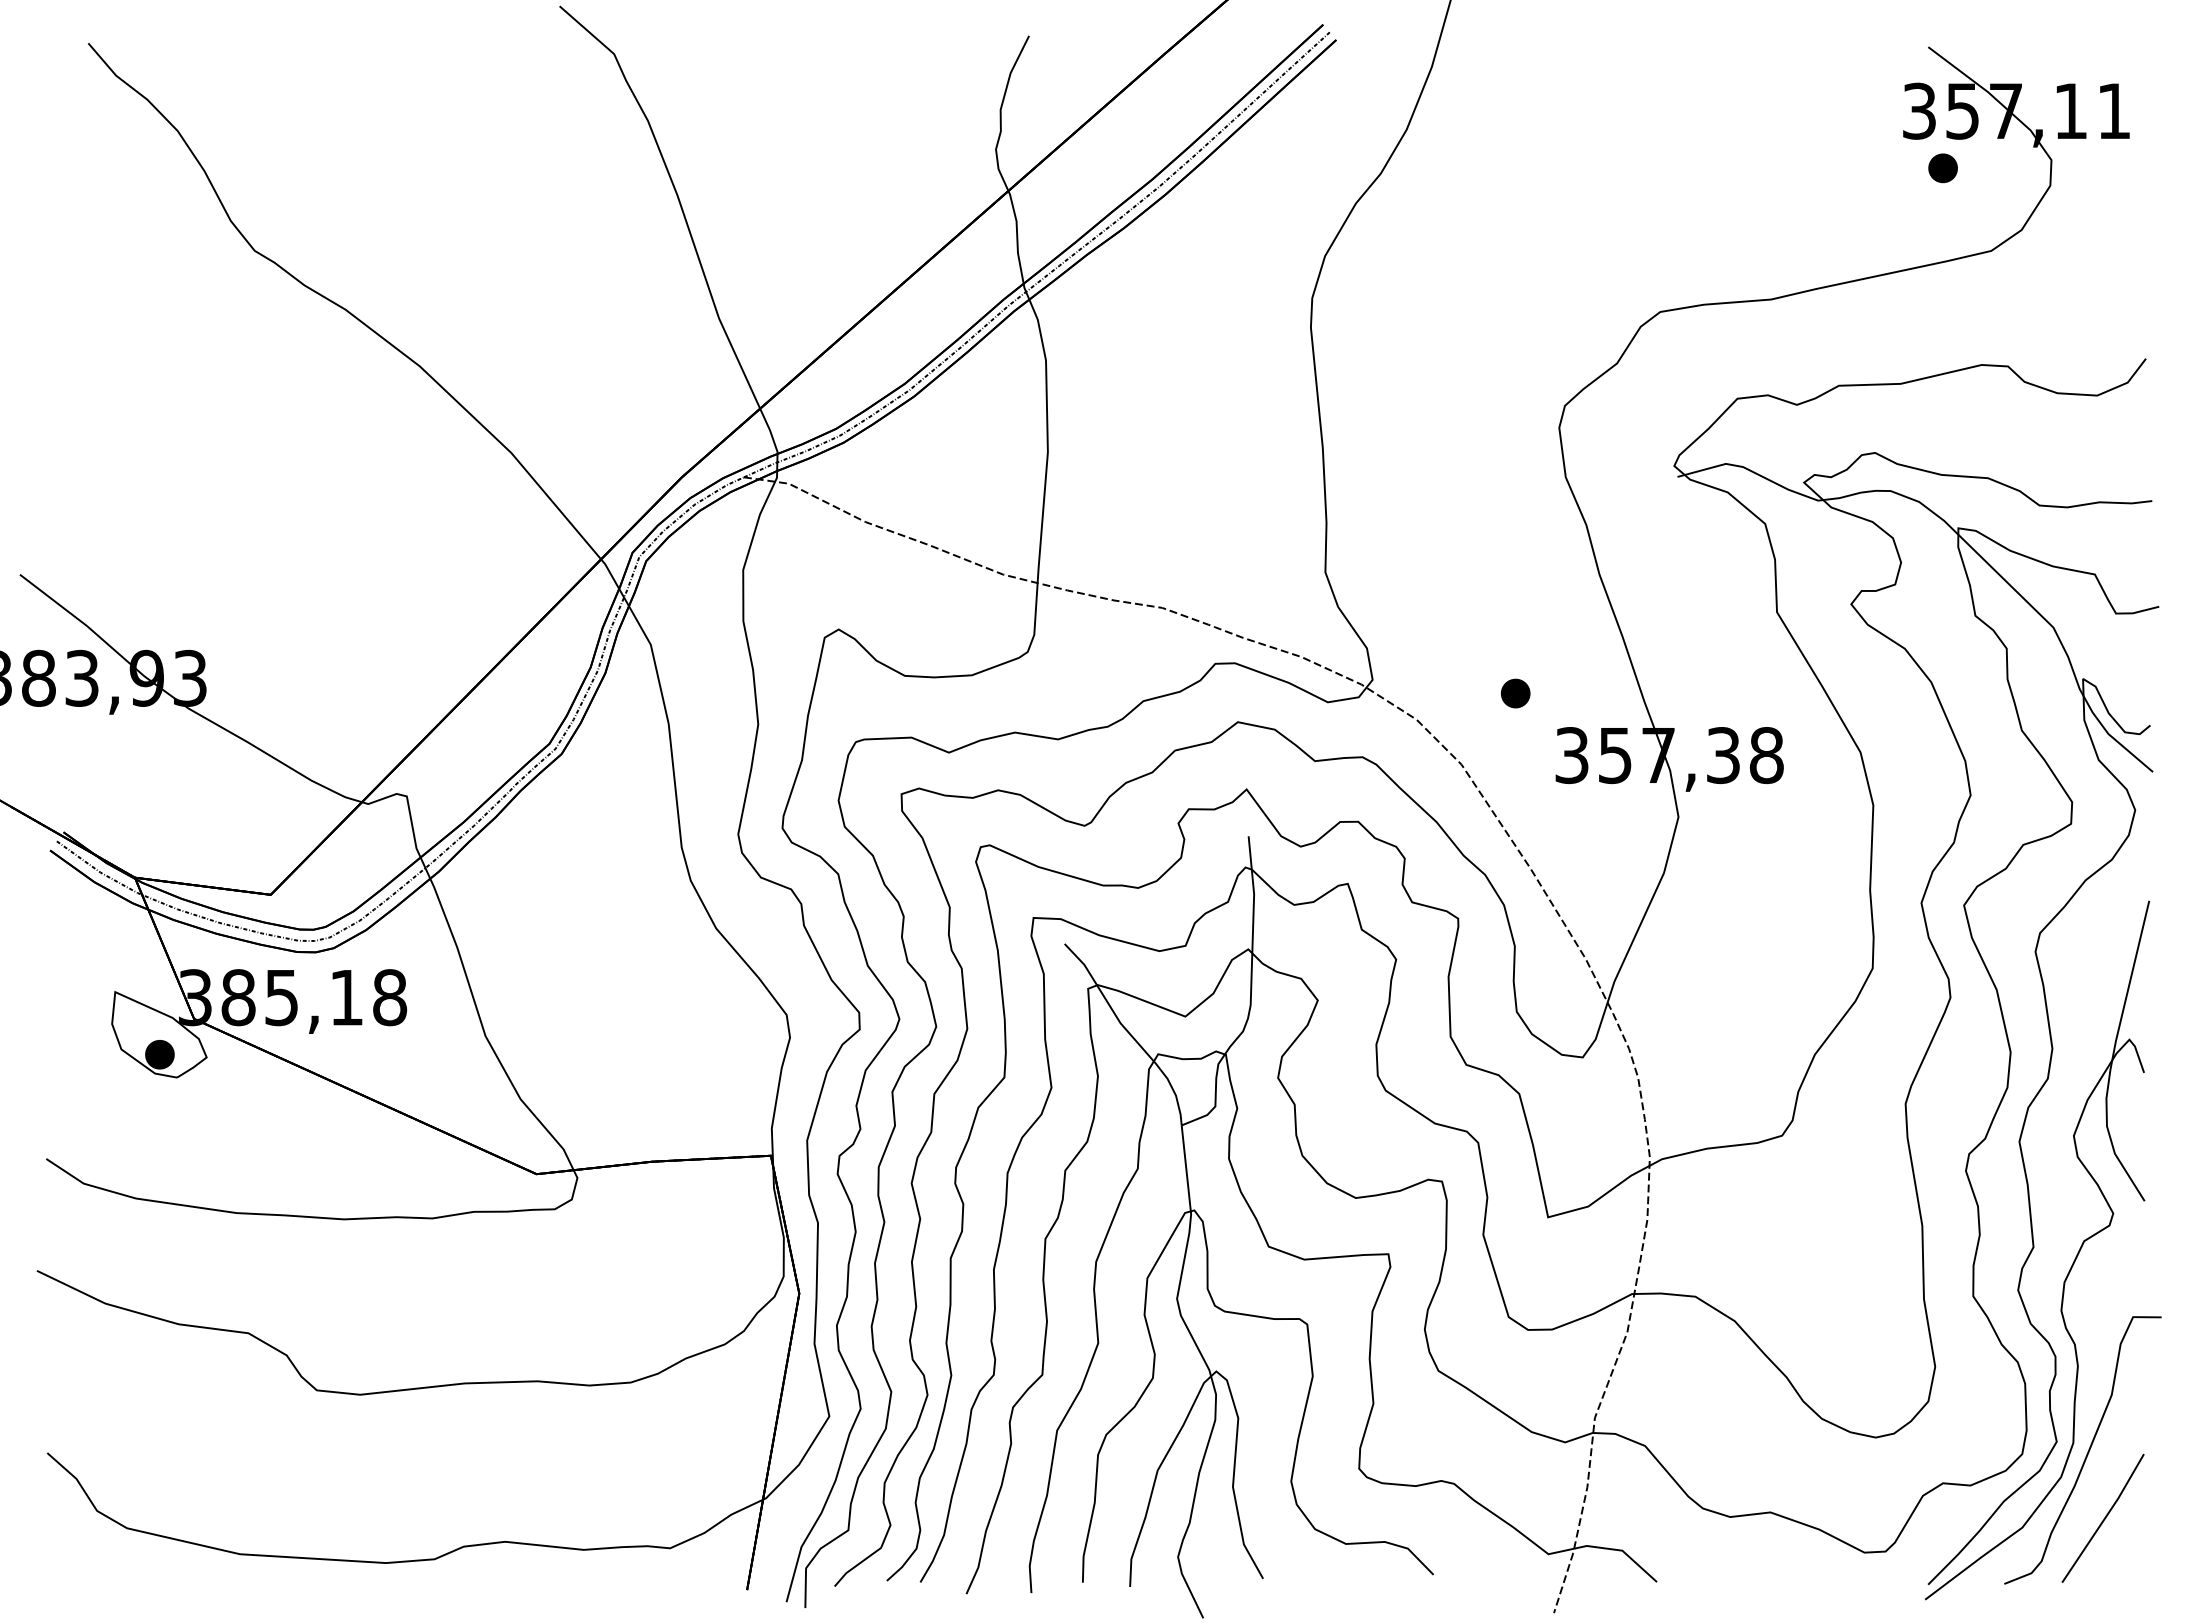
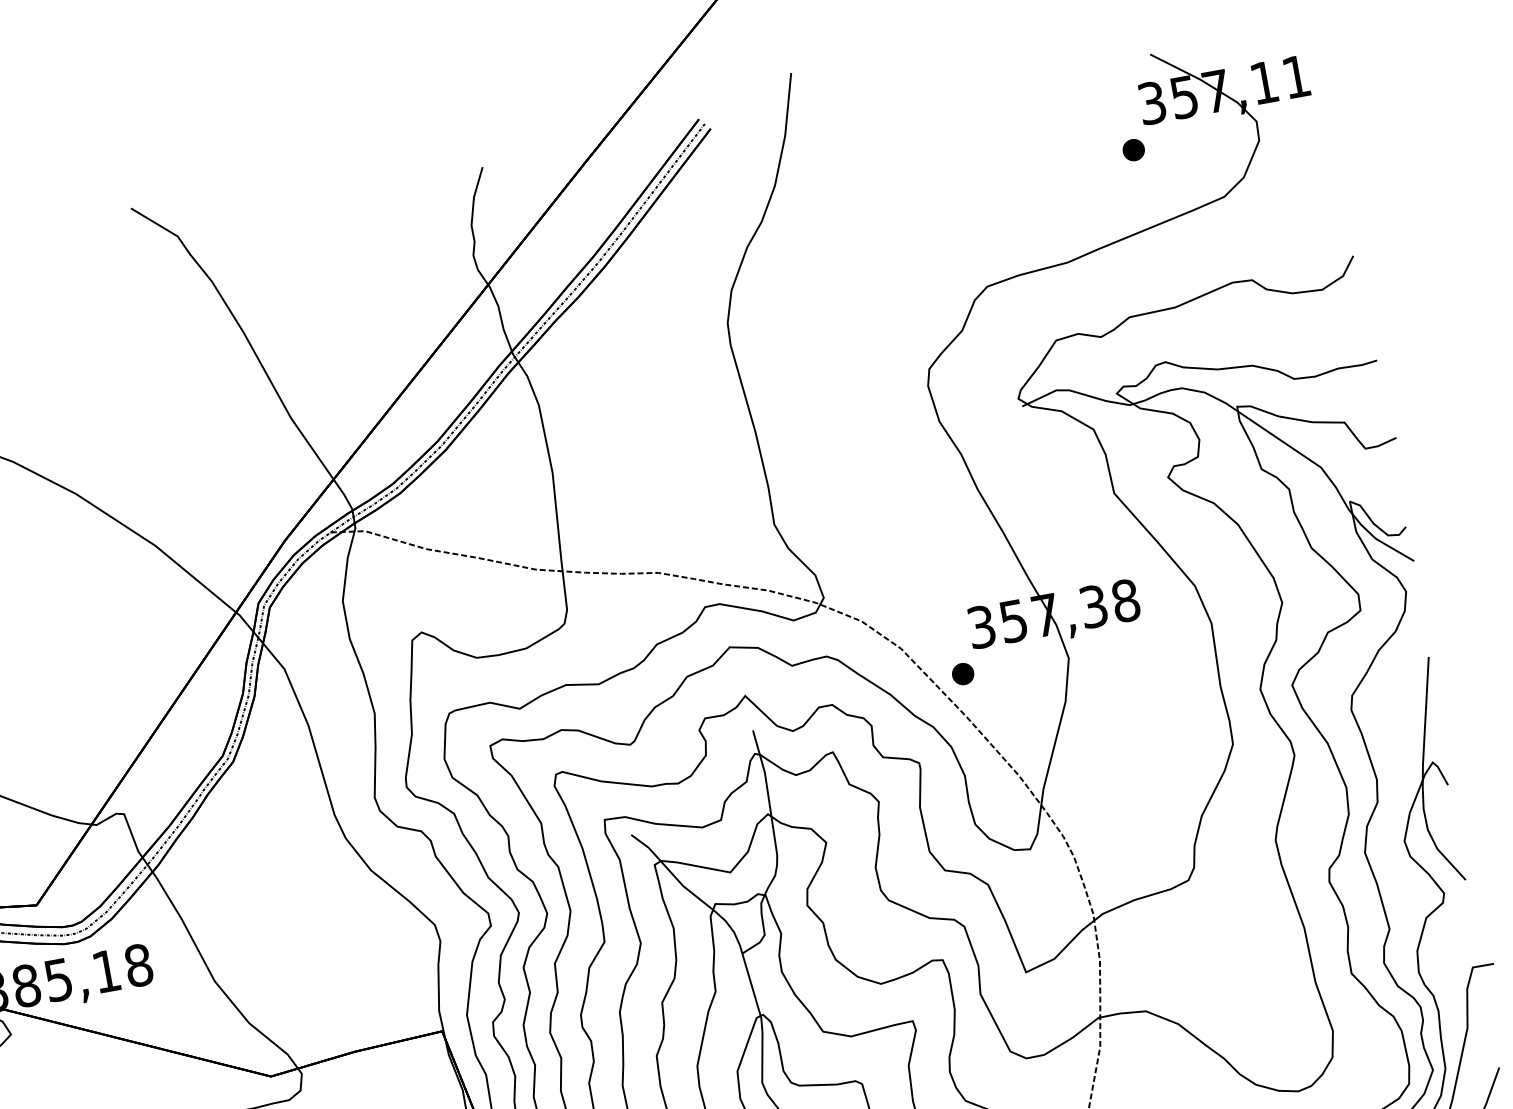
part: (1942, 168) -> (1133, 150), moved
part: (1515, 693) -> (963, 674), moved

